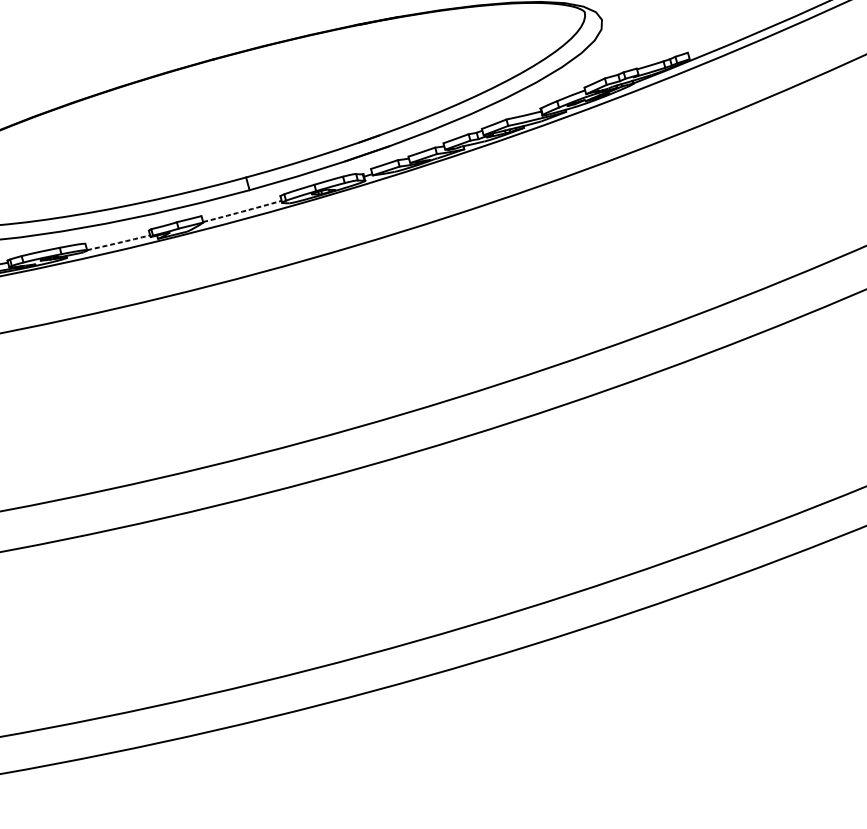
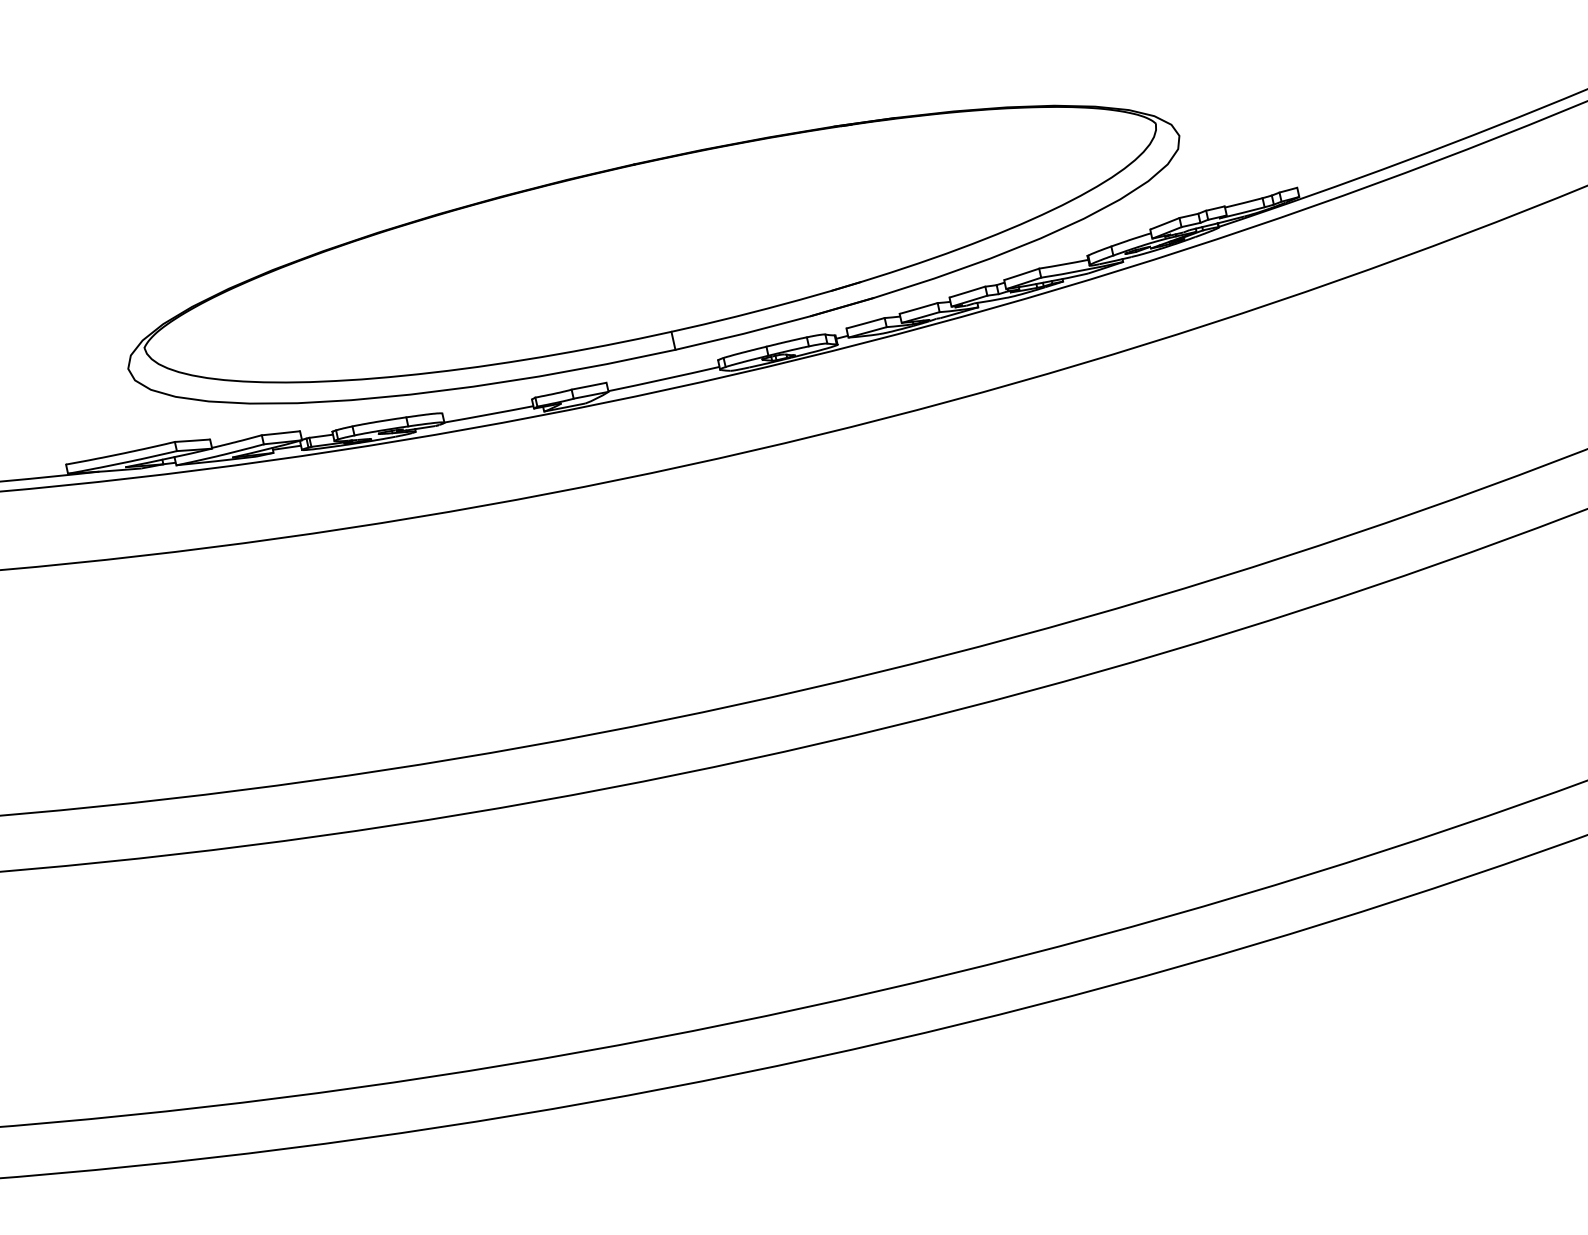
arc: (242, 211) -> (664, 379), dashed -> solid
arc: (118, 242) -> (488, 414), dashed -> solid

